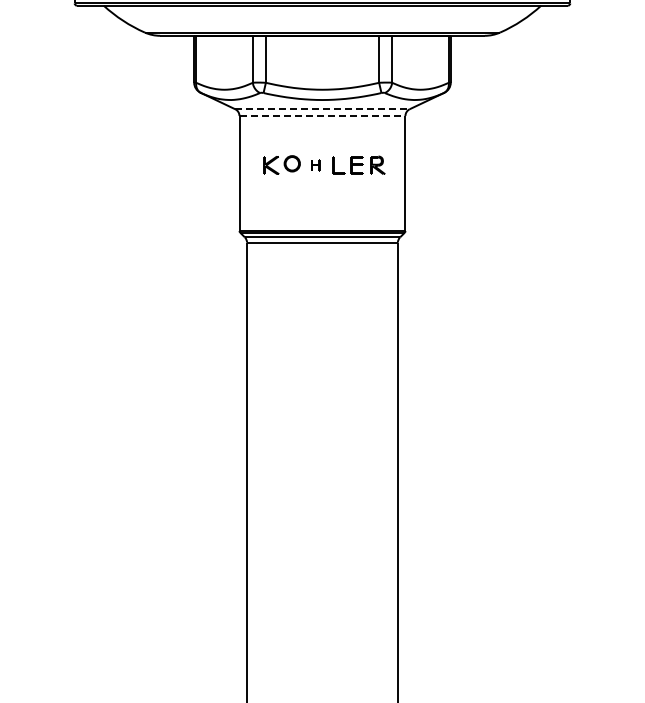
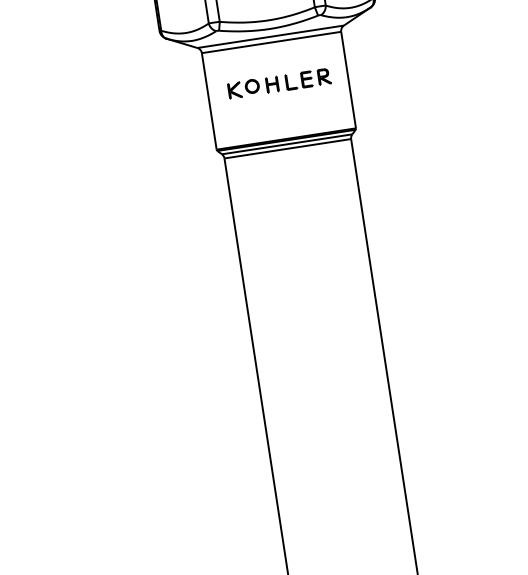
line: (322, 109) -> (270, 37), dashed -> solid
line: (322, 116) -> (271, 42), dashed -> solid
part: (315, 165) -> (272, 84), size x1.67

